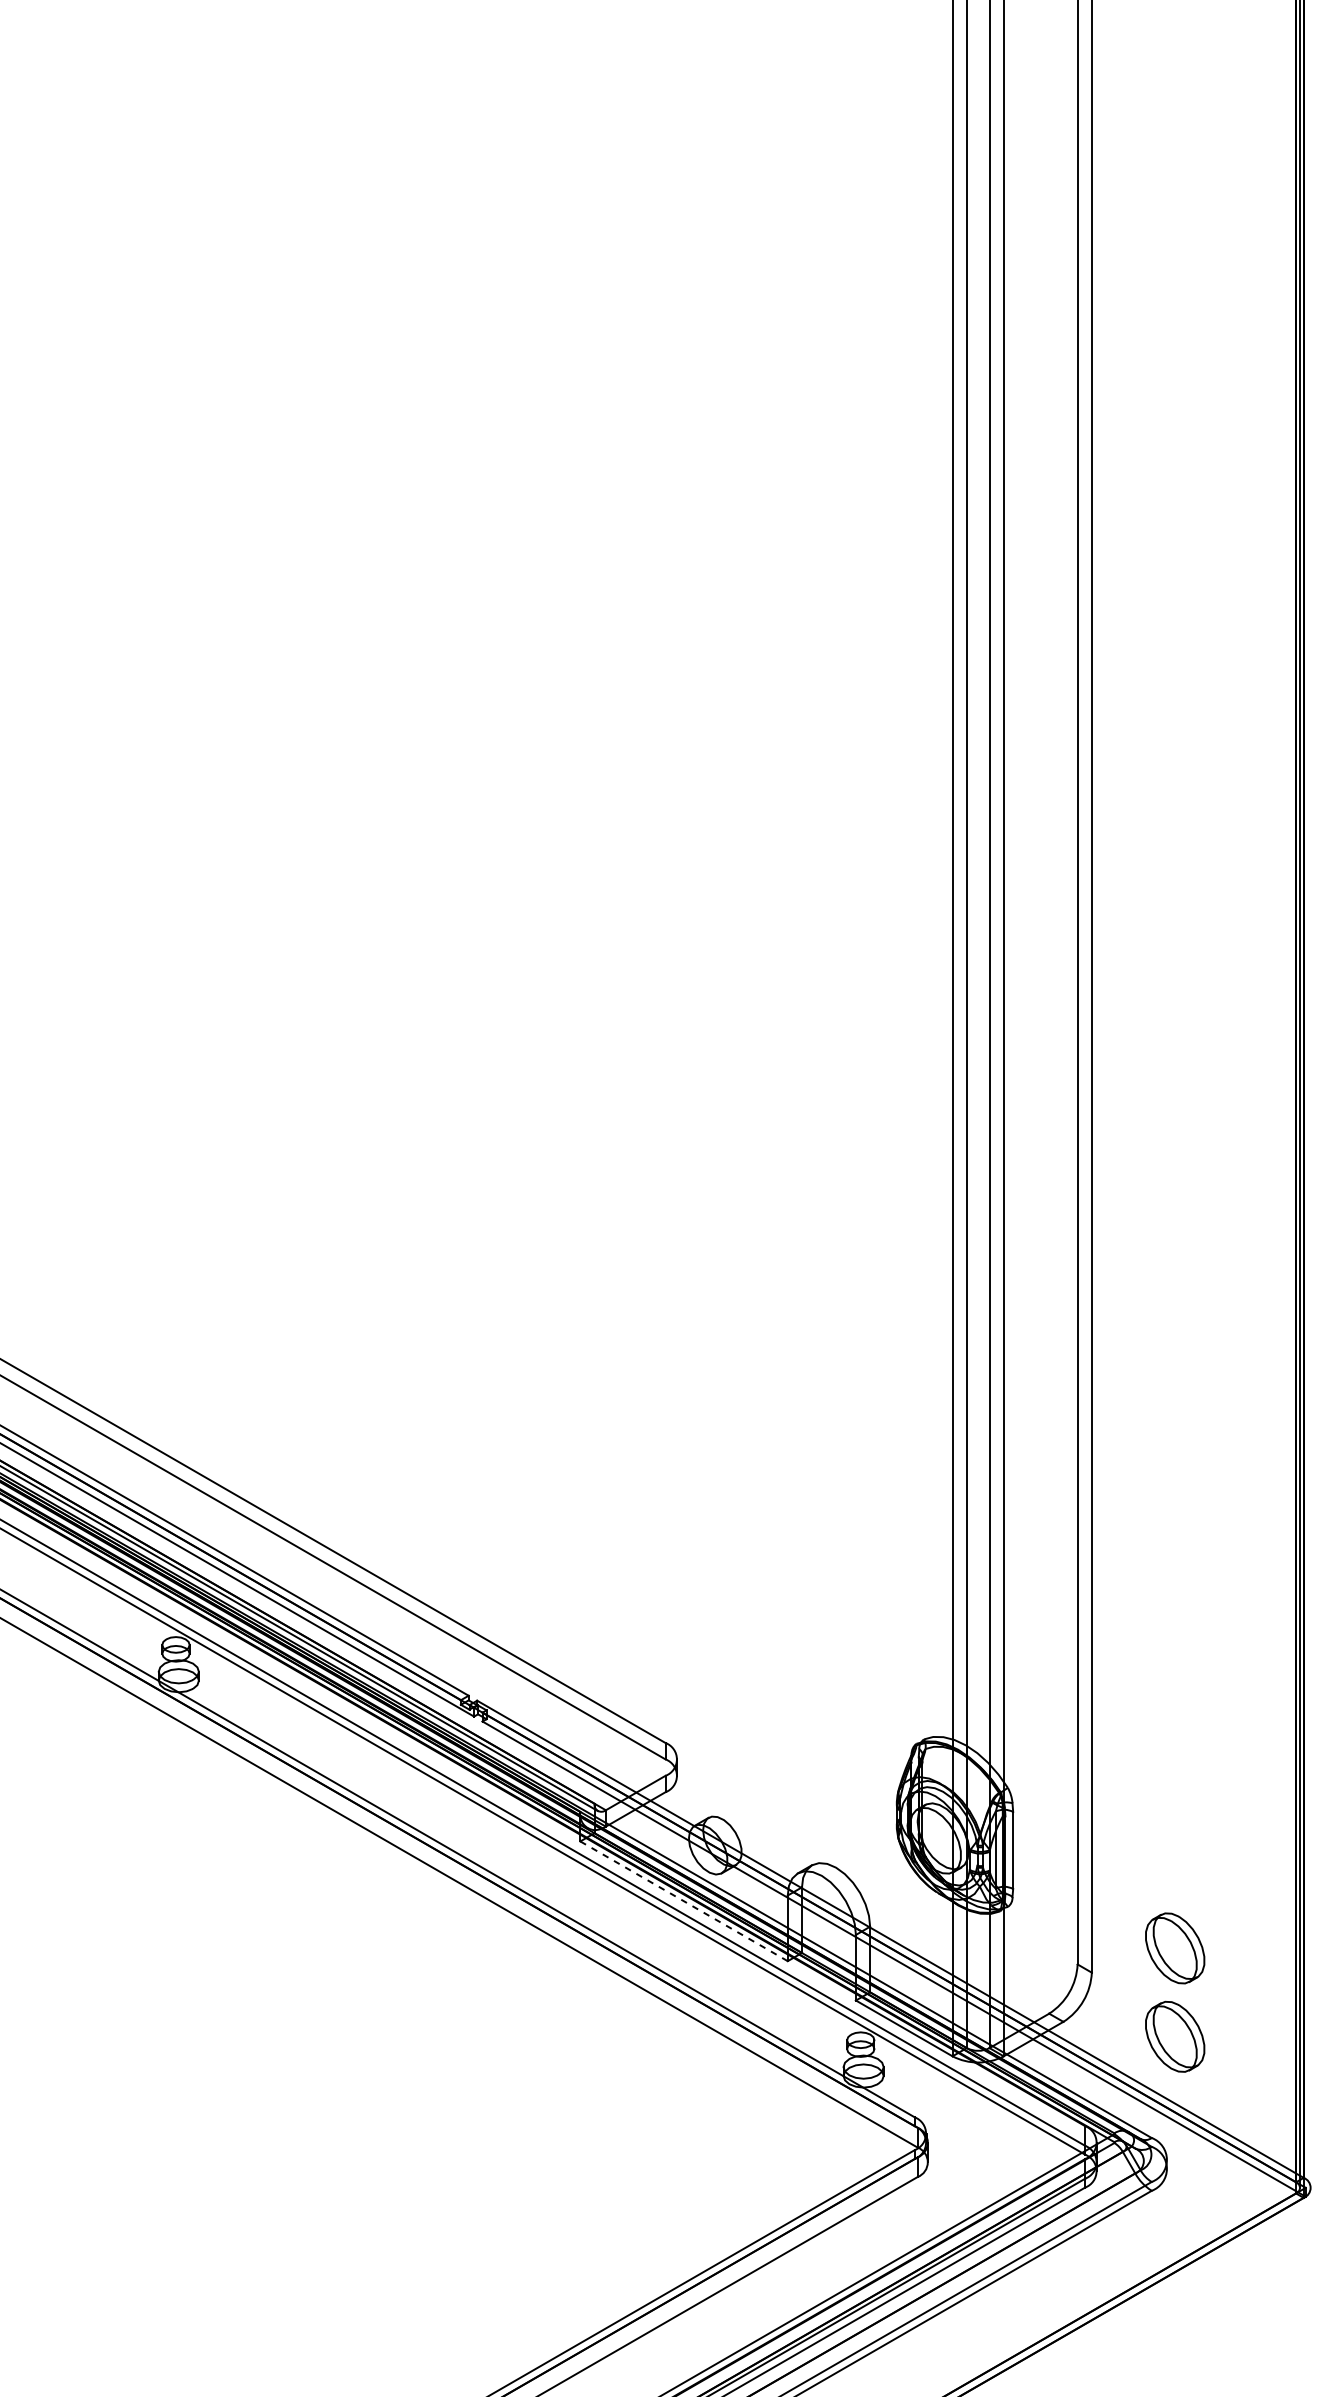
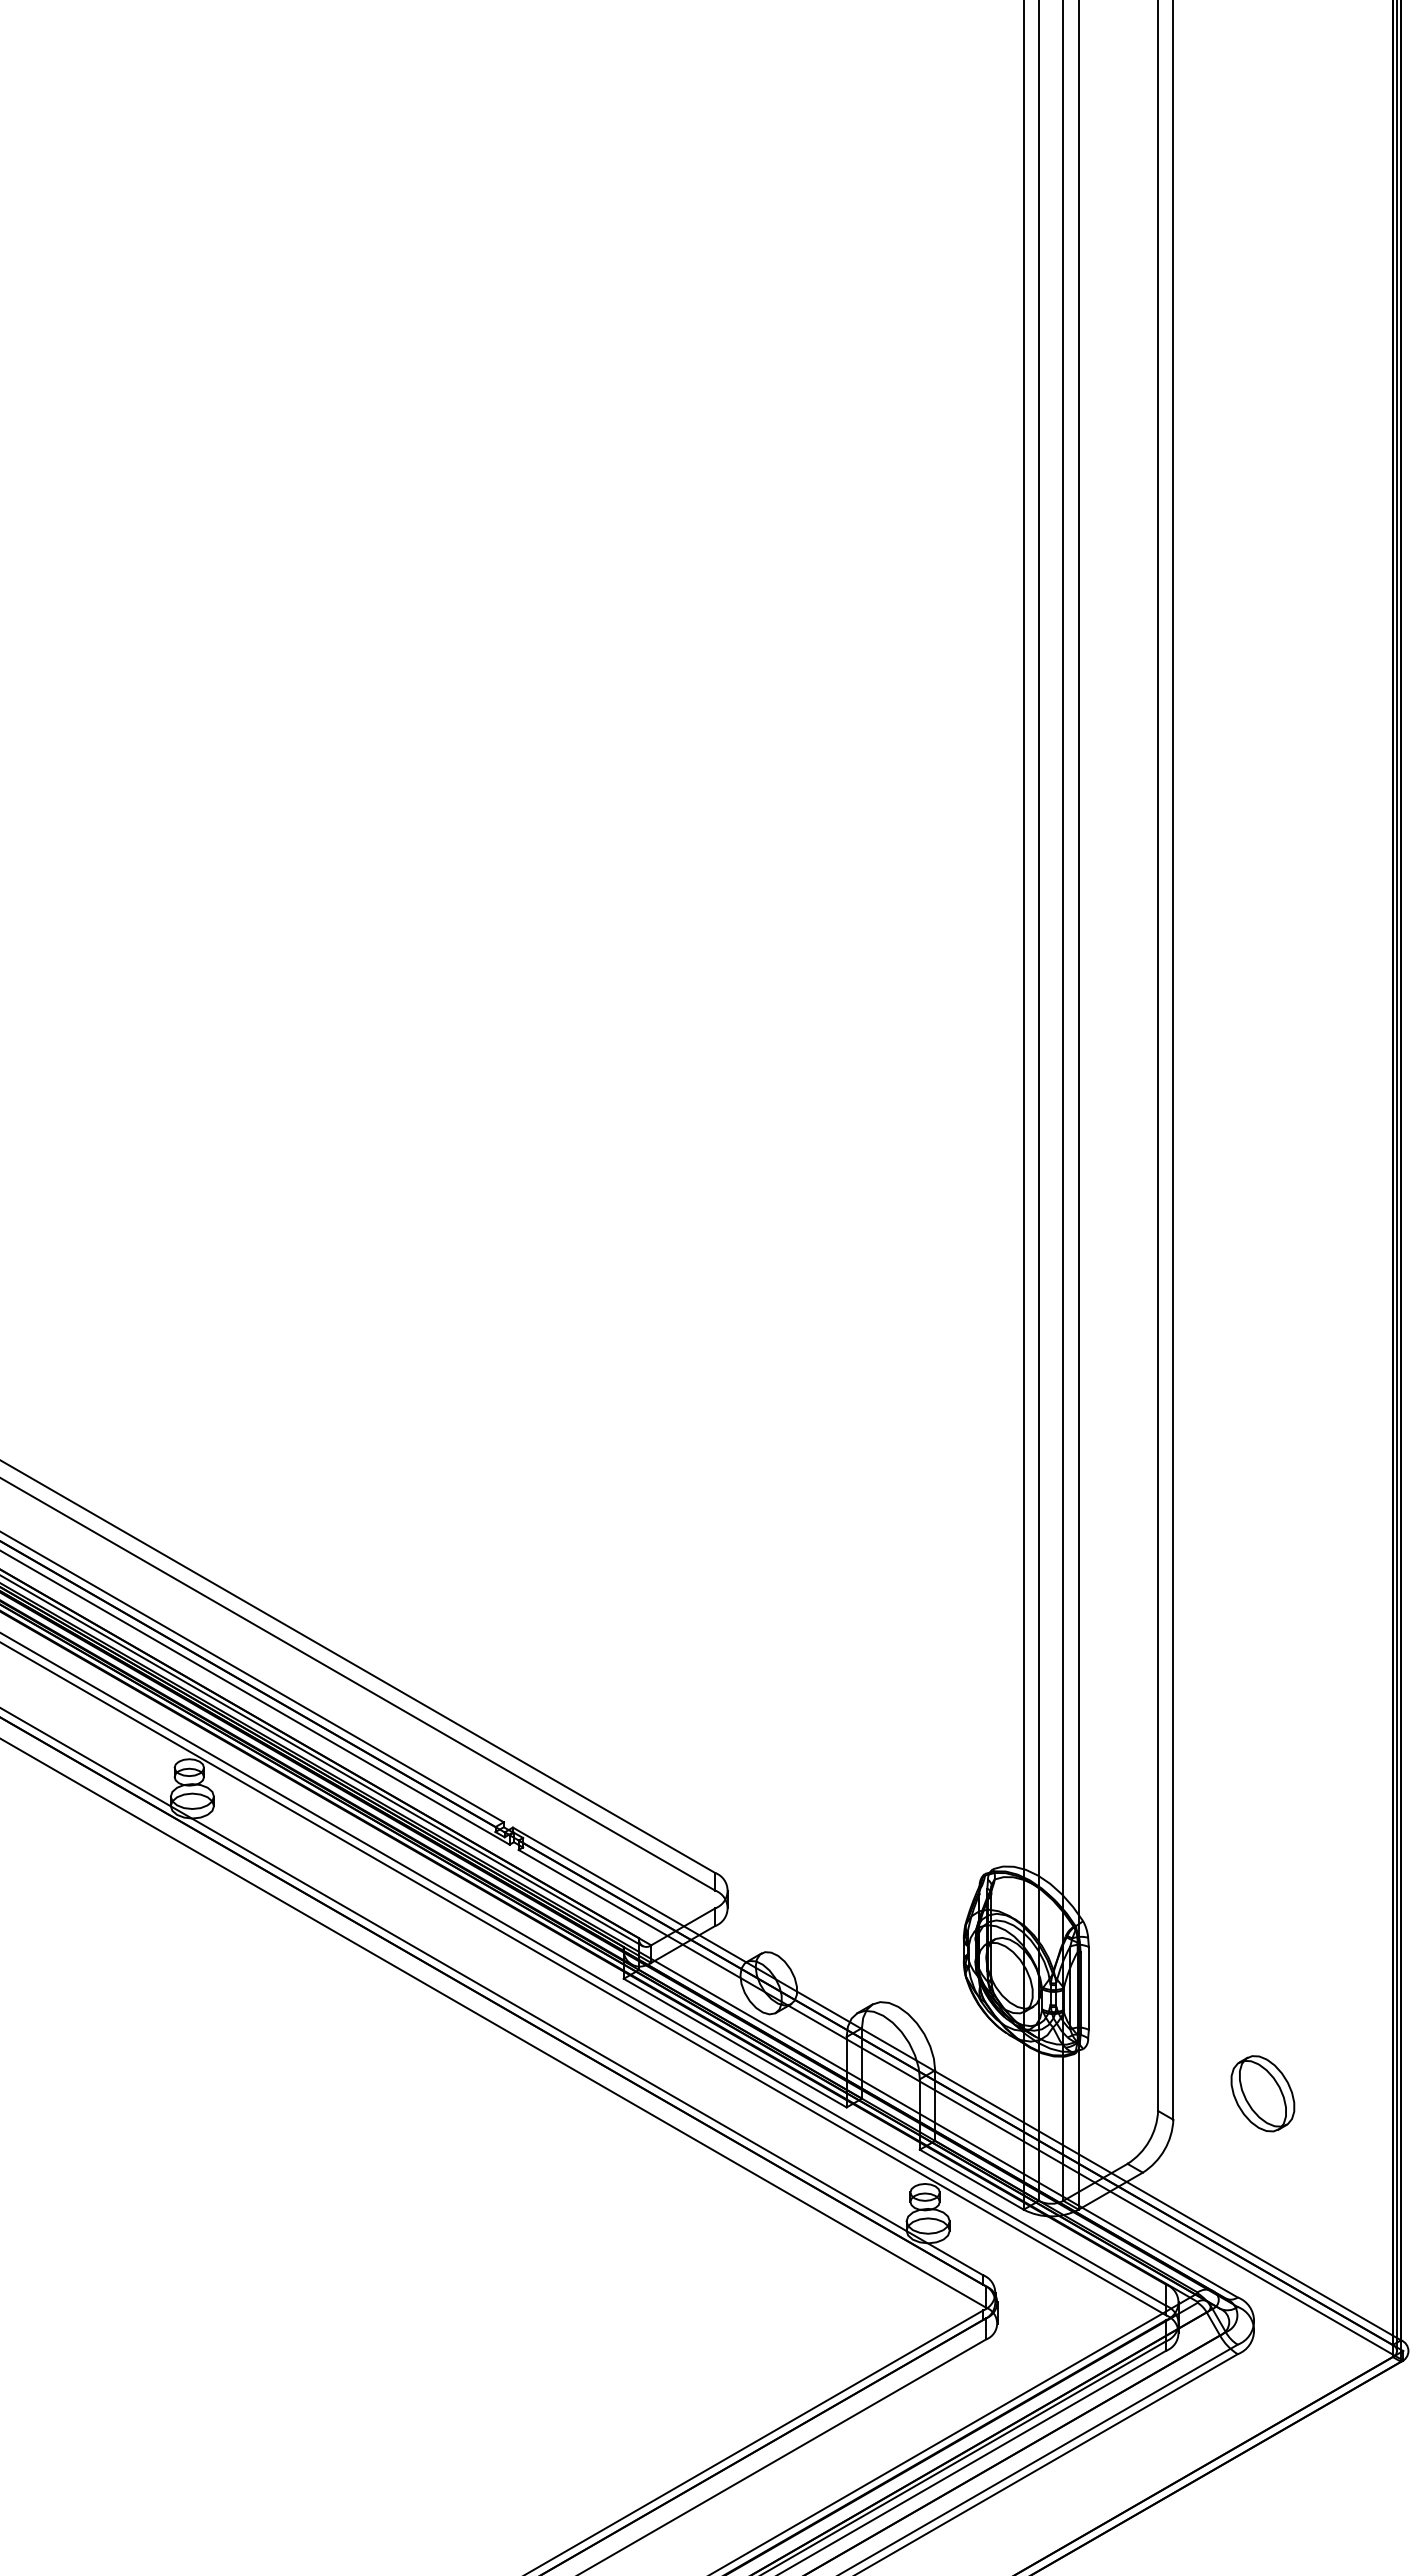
line: (684, 1901) -> (735, 2043), dashed -> solid
part: (1174, 2036) -> (1262, 2188), removed

